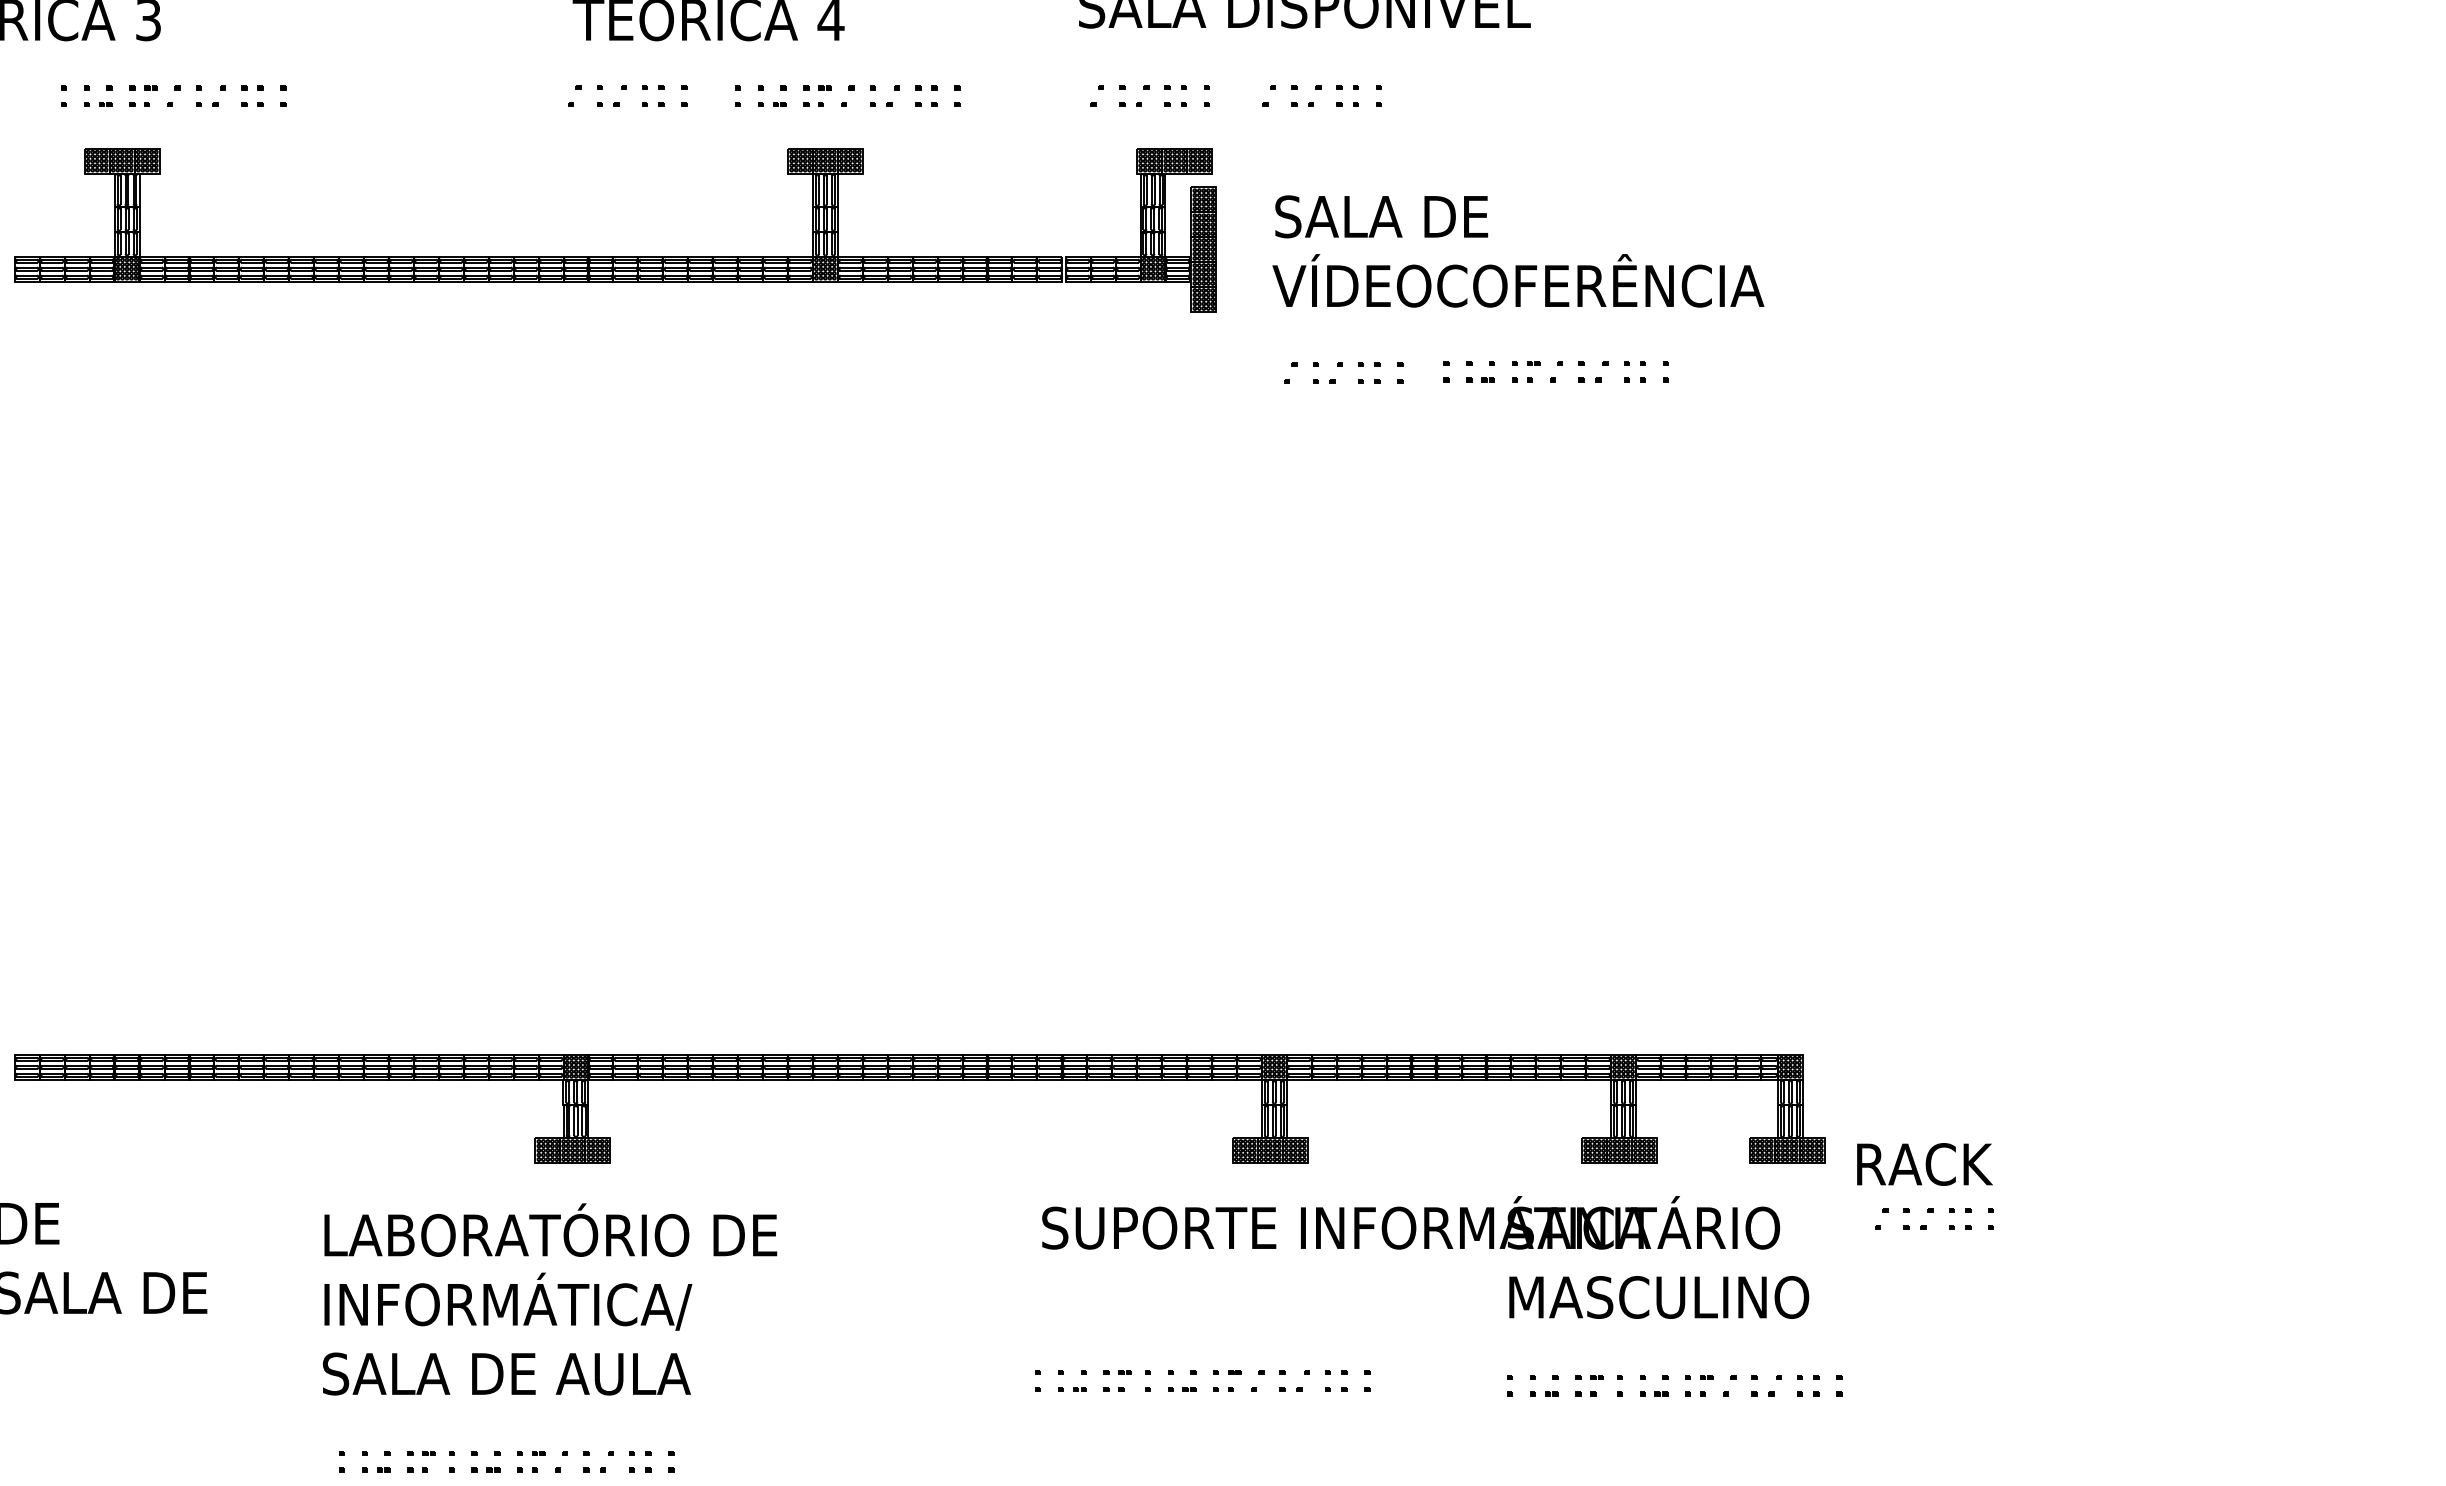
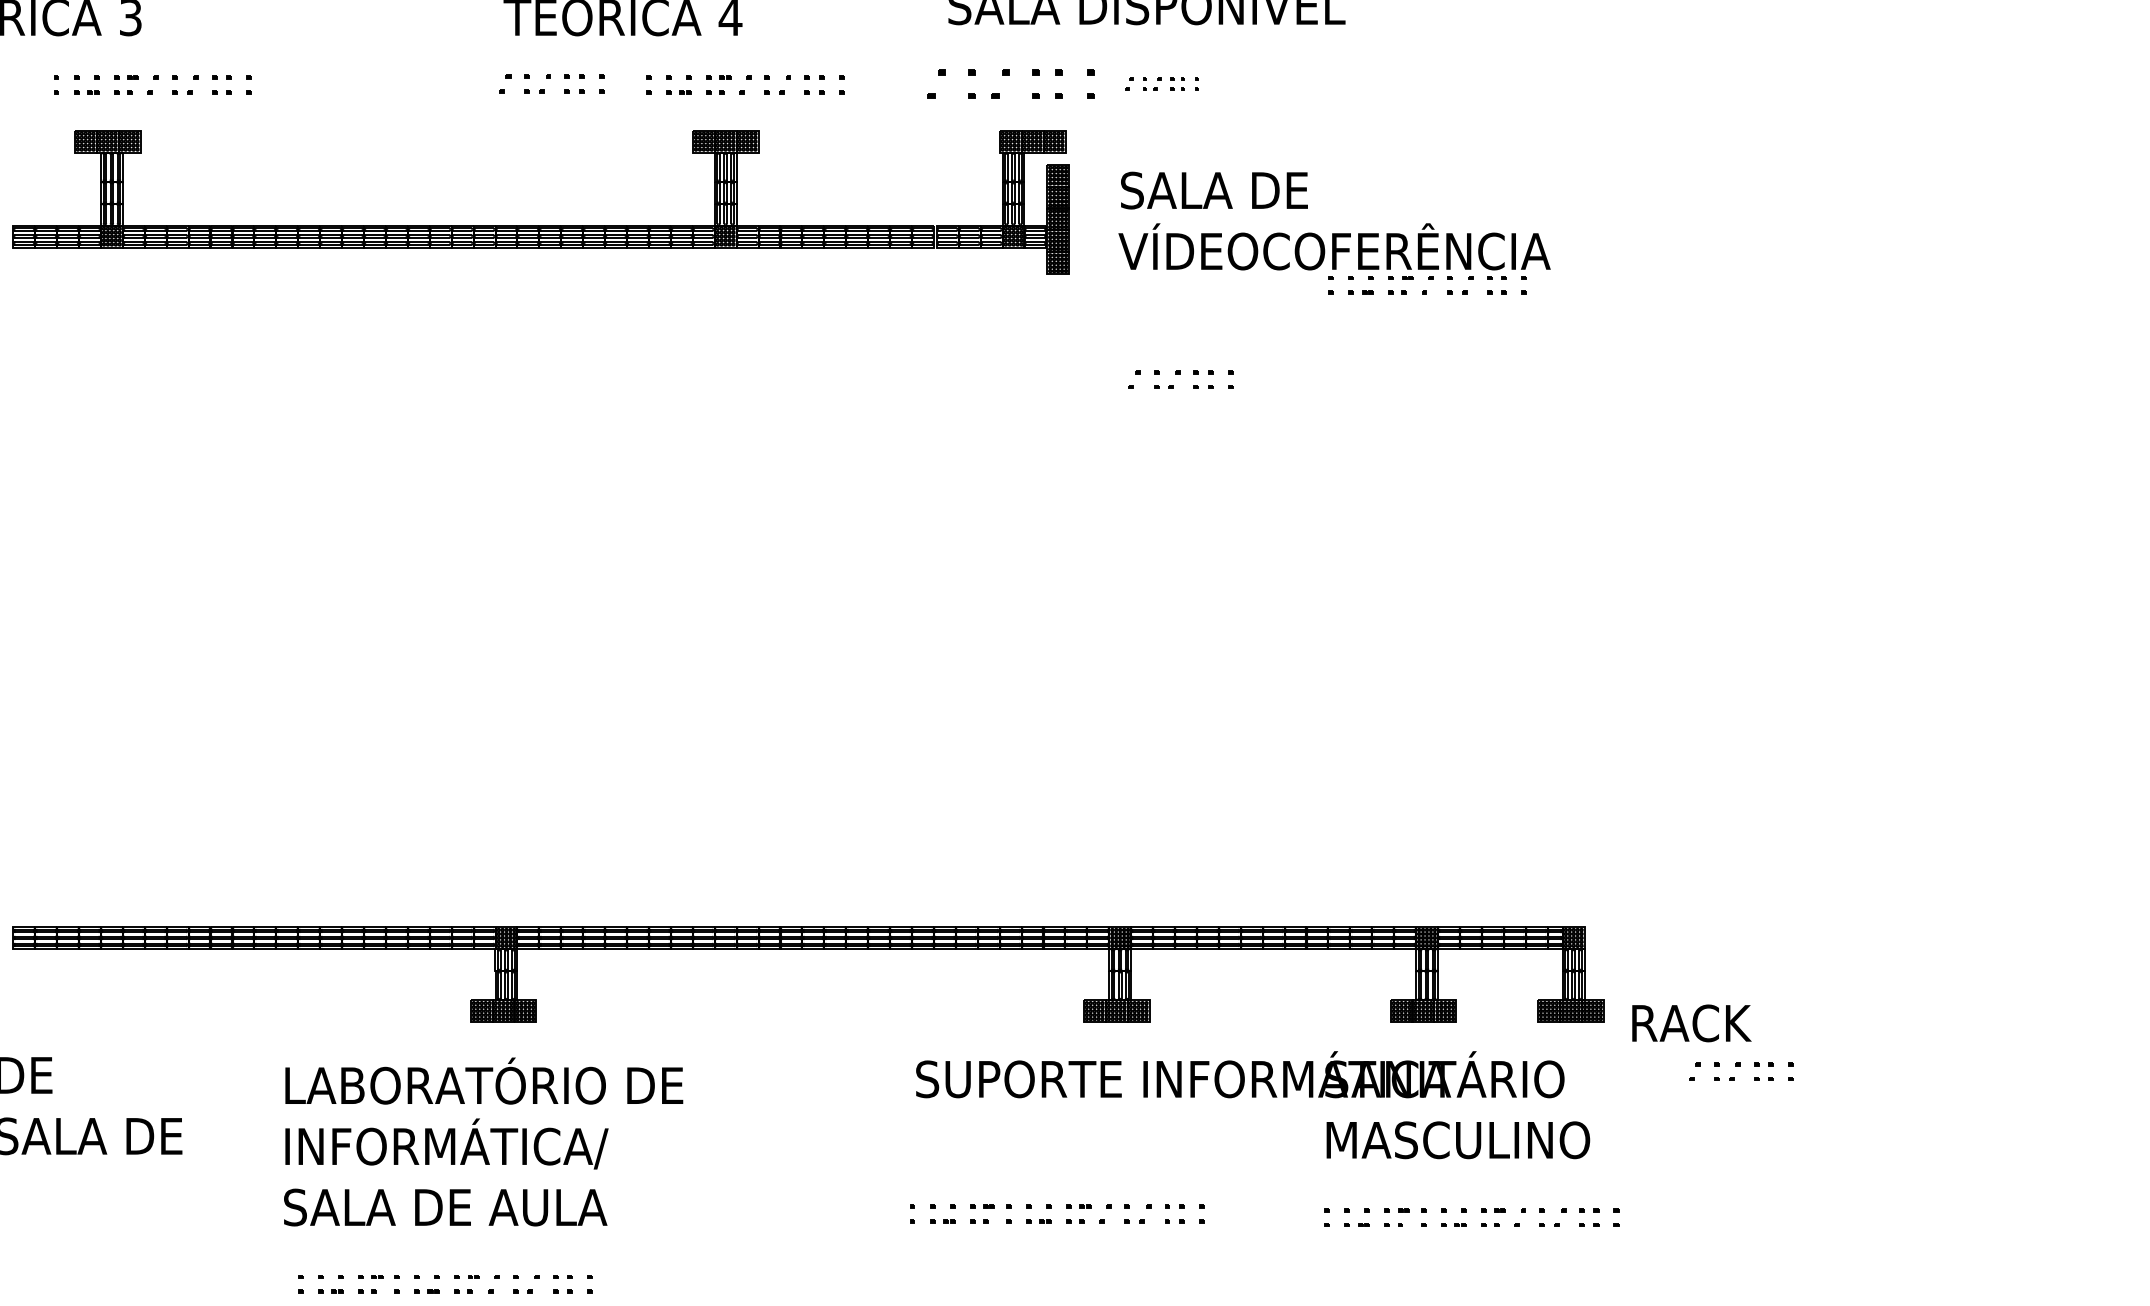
part: (1149, 95) -> (1010, 83), size x1.6
part: (1321, 95) -> (1161, 83), size x0.7
part: (1342, 366) -> (1180, 373), moved
part: (1555, 371) -> (1426, 285), moved
part: (1933, 1212) -> (1740, 1065), moved

